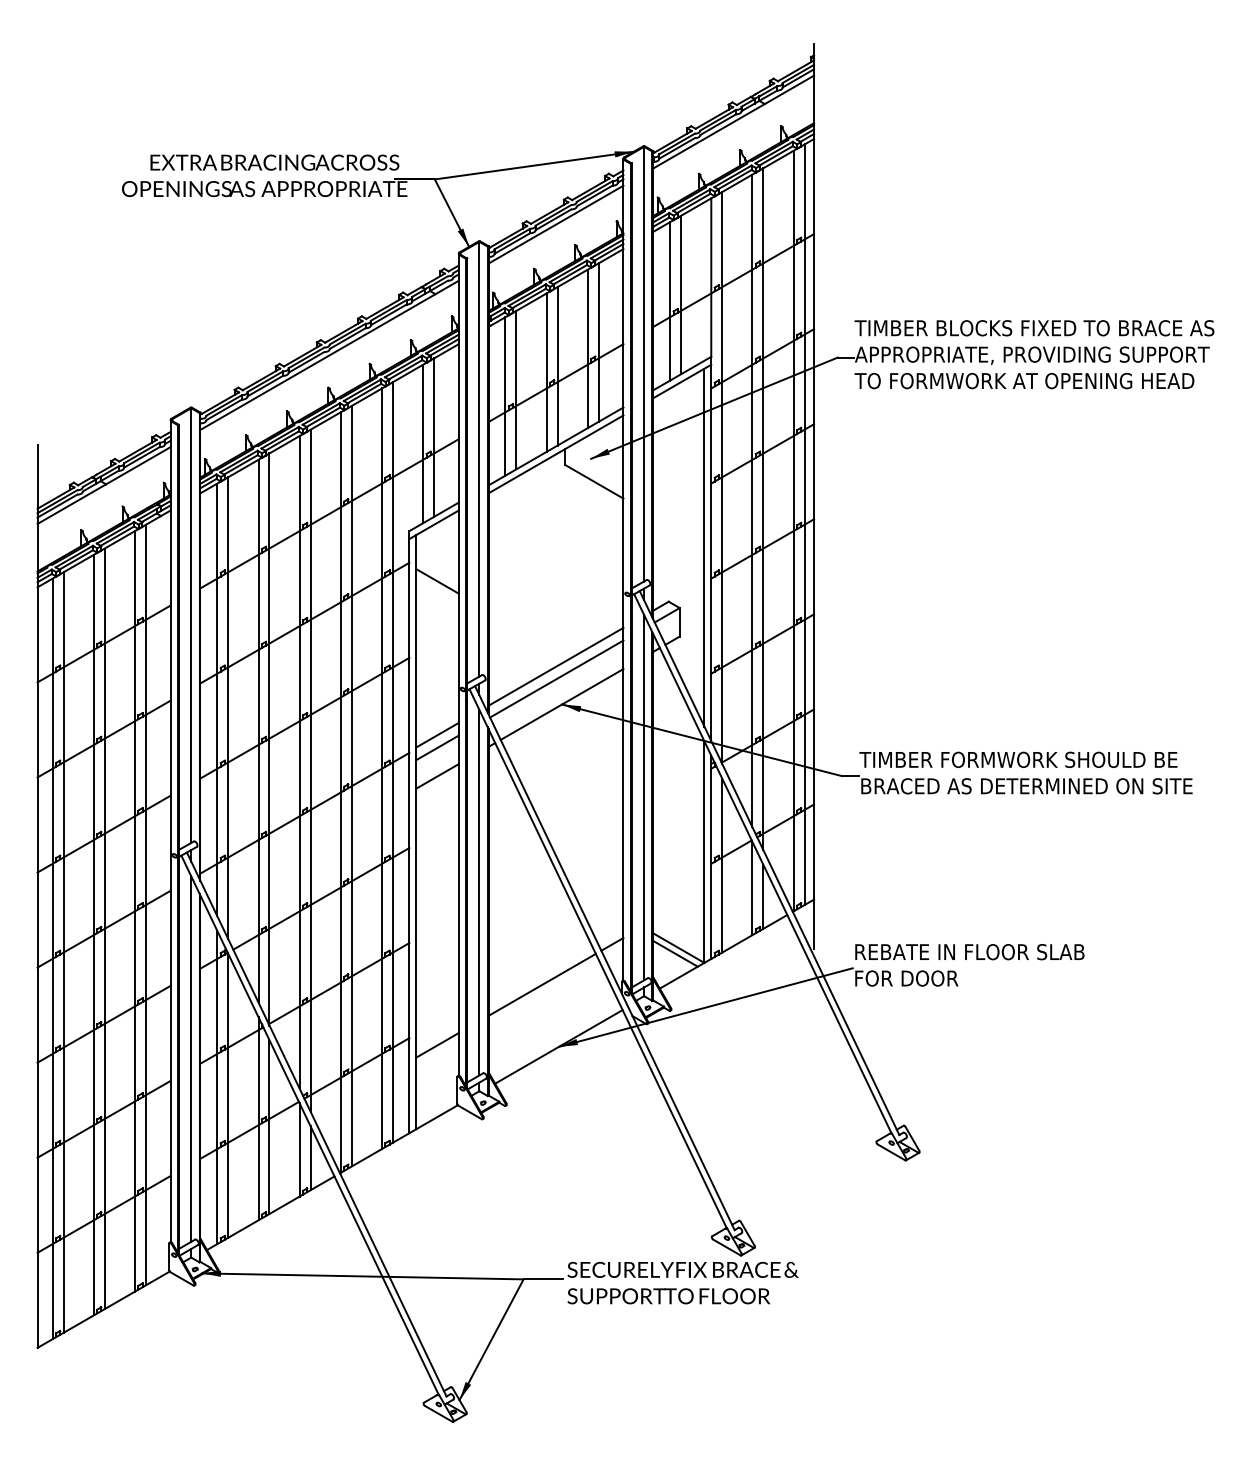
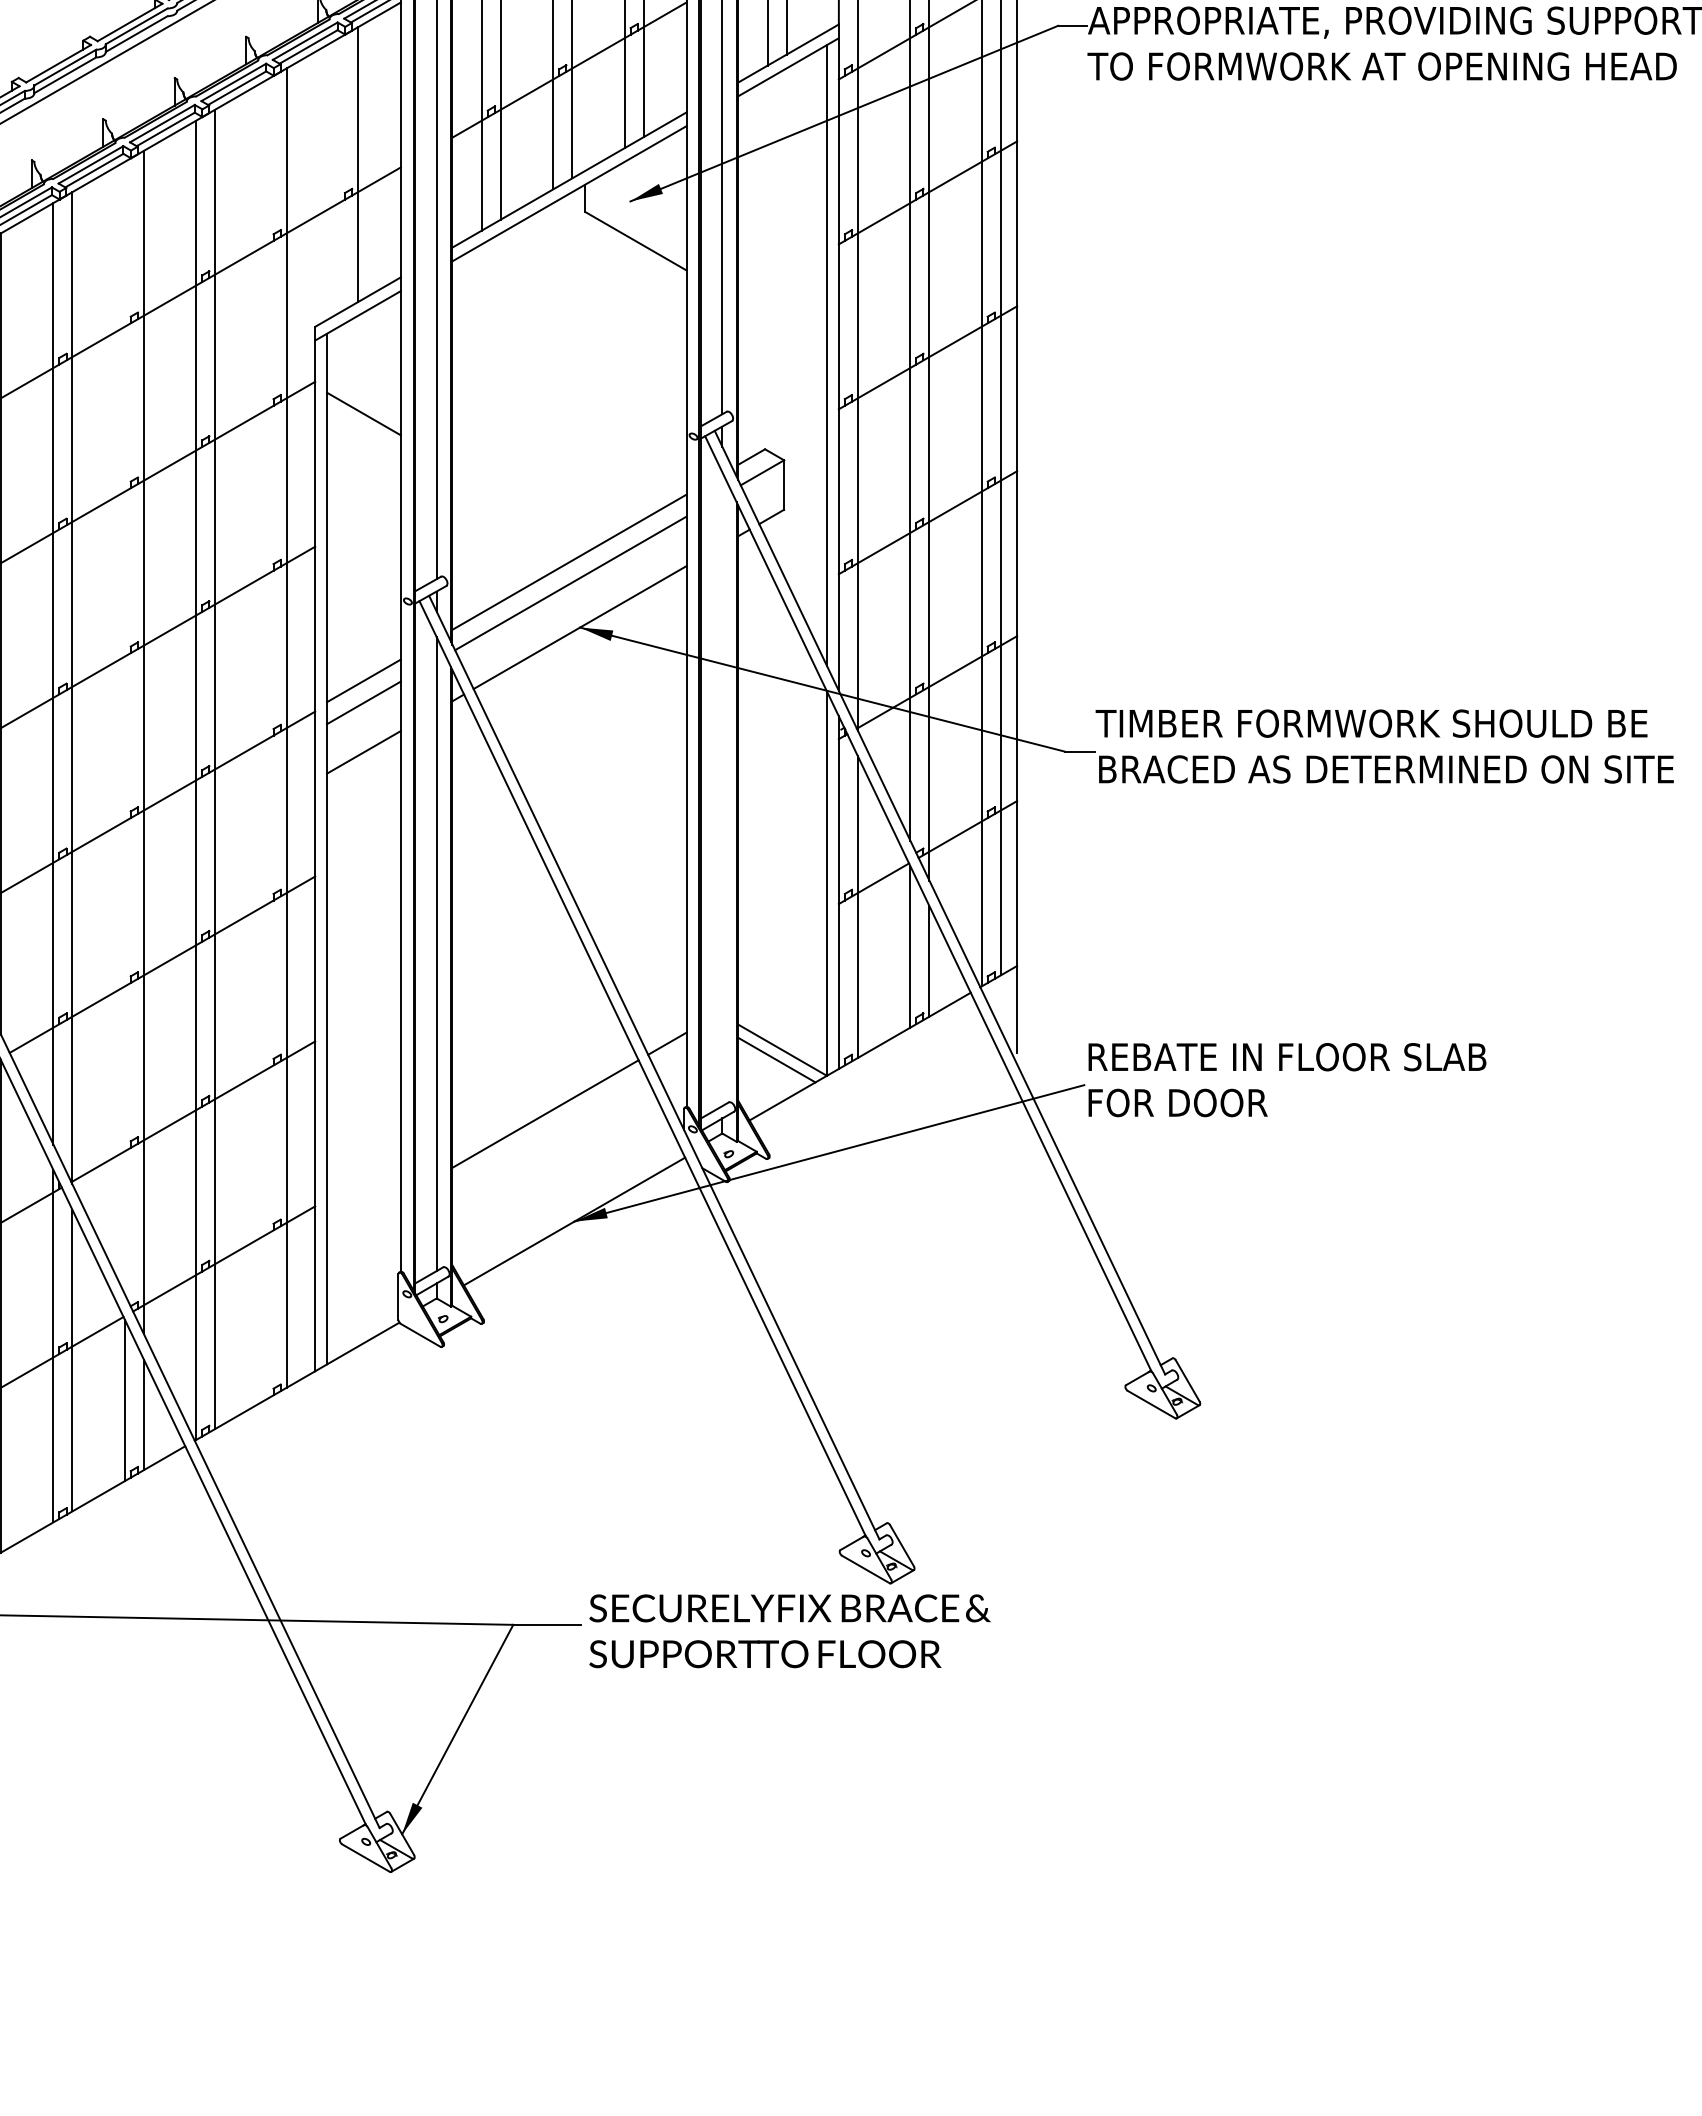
line: (423, 443) -> (339, 174), removed
line: (299, 762) -> (124, 728), removed
line: (381, 768) -> (266, 738), removed
line: (644, 797) -> (723, 788), removed
line: (437, 1045) -> (363, 1219), removed

